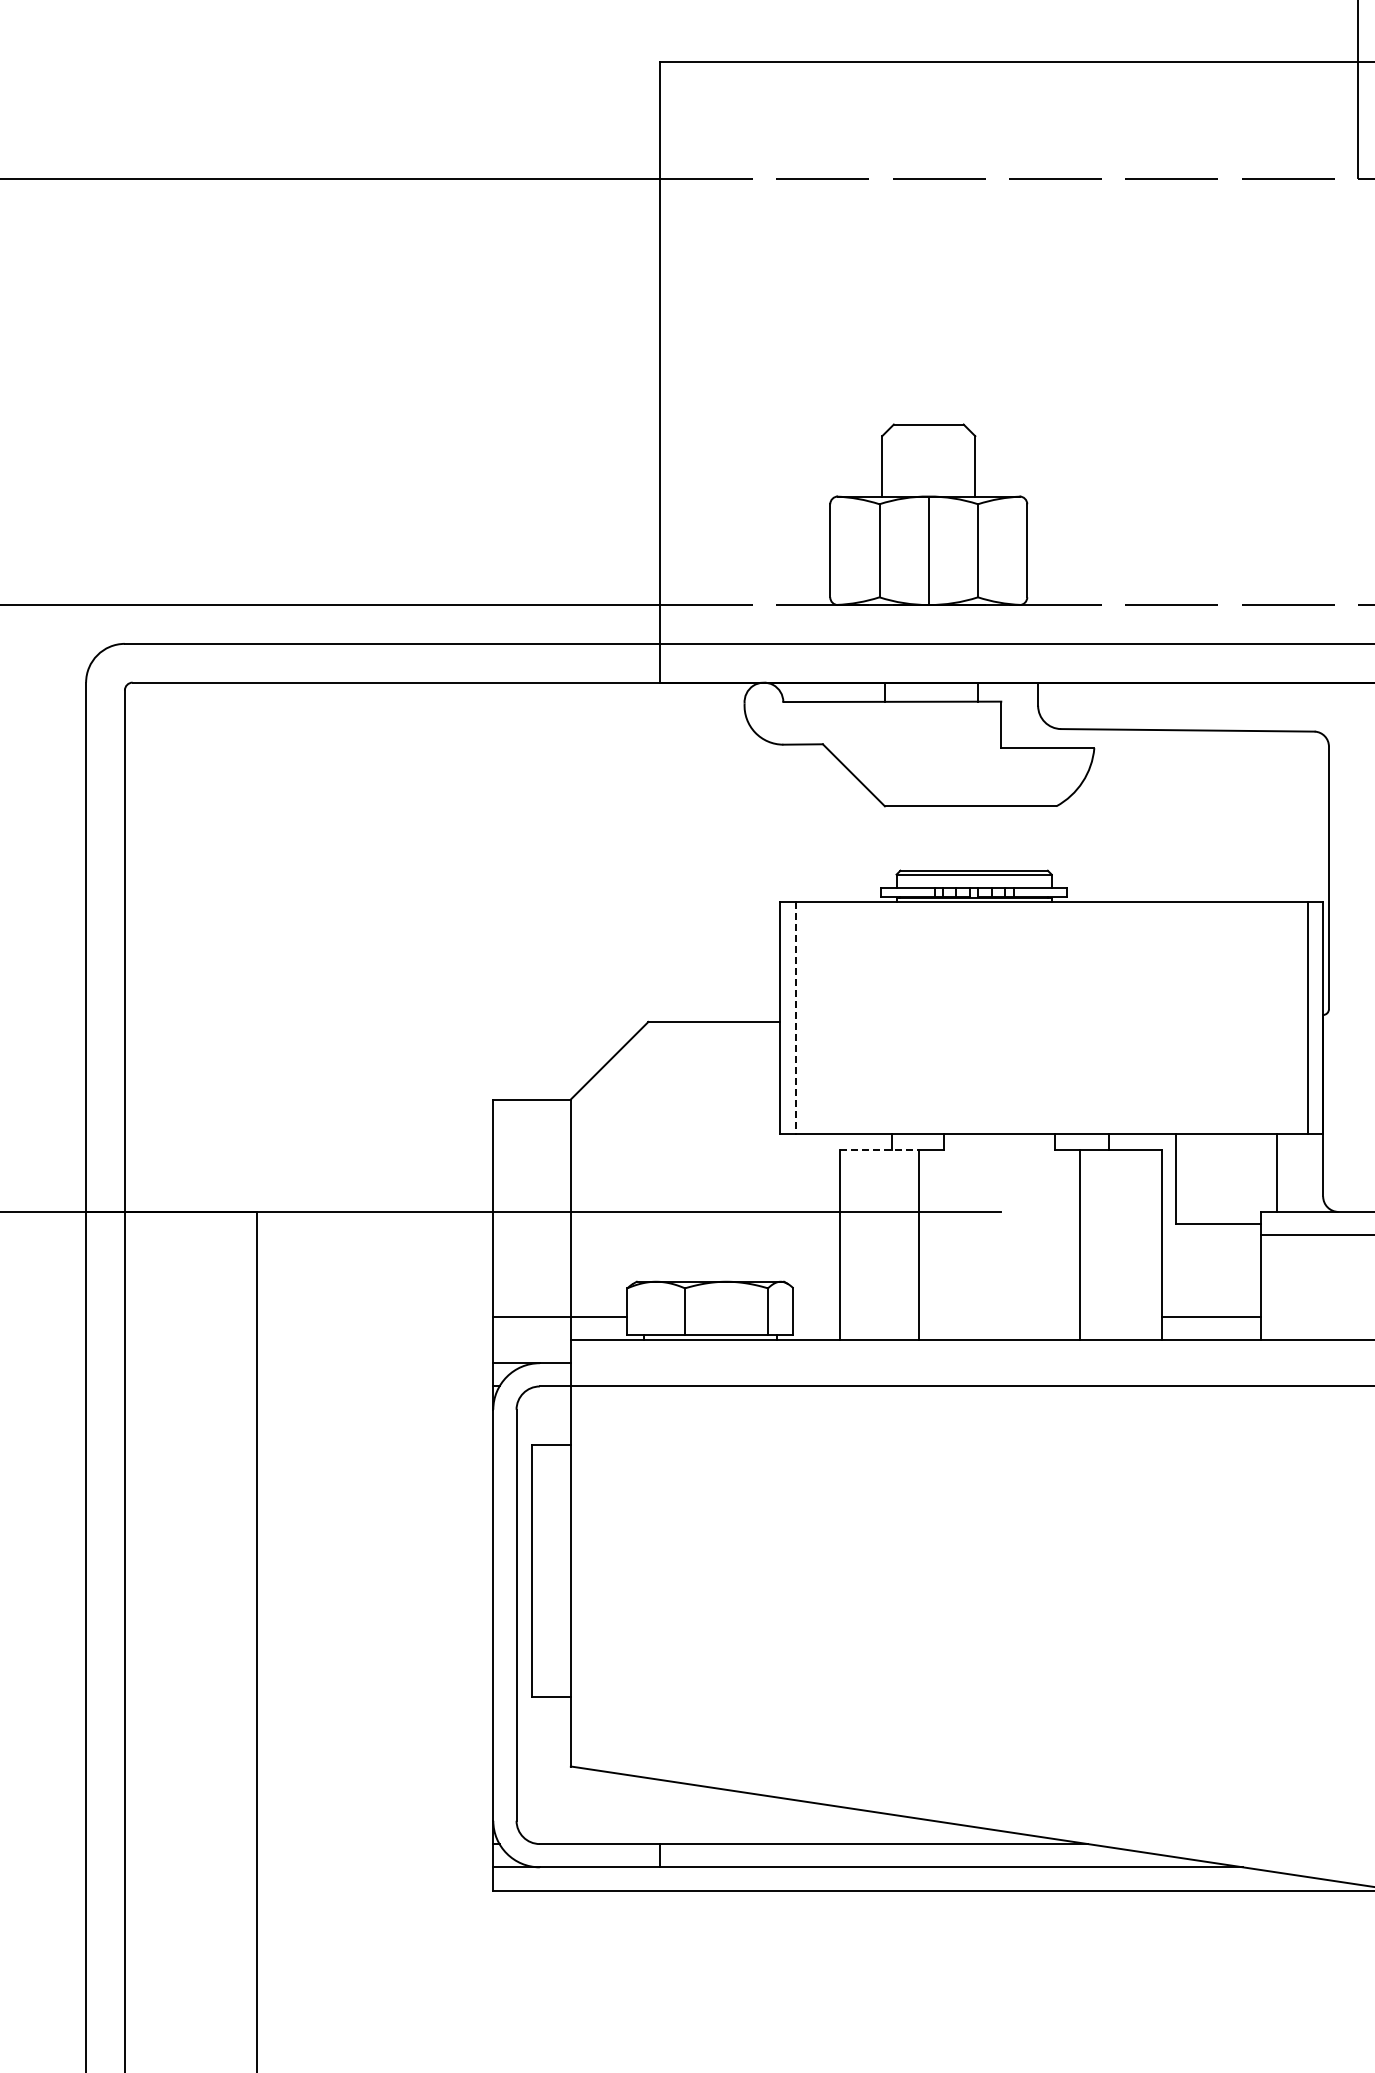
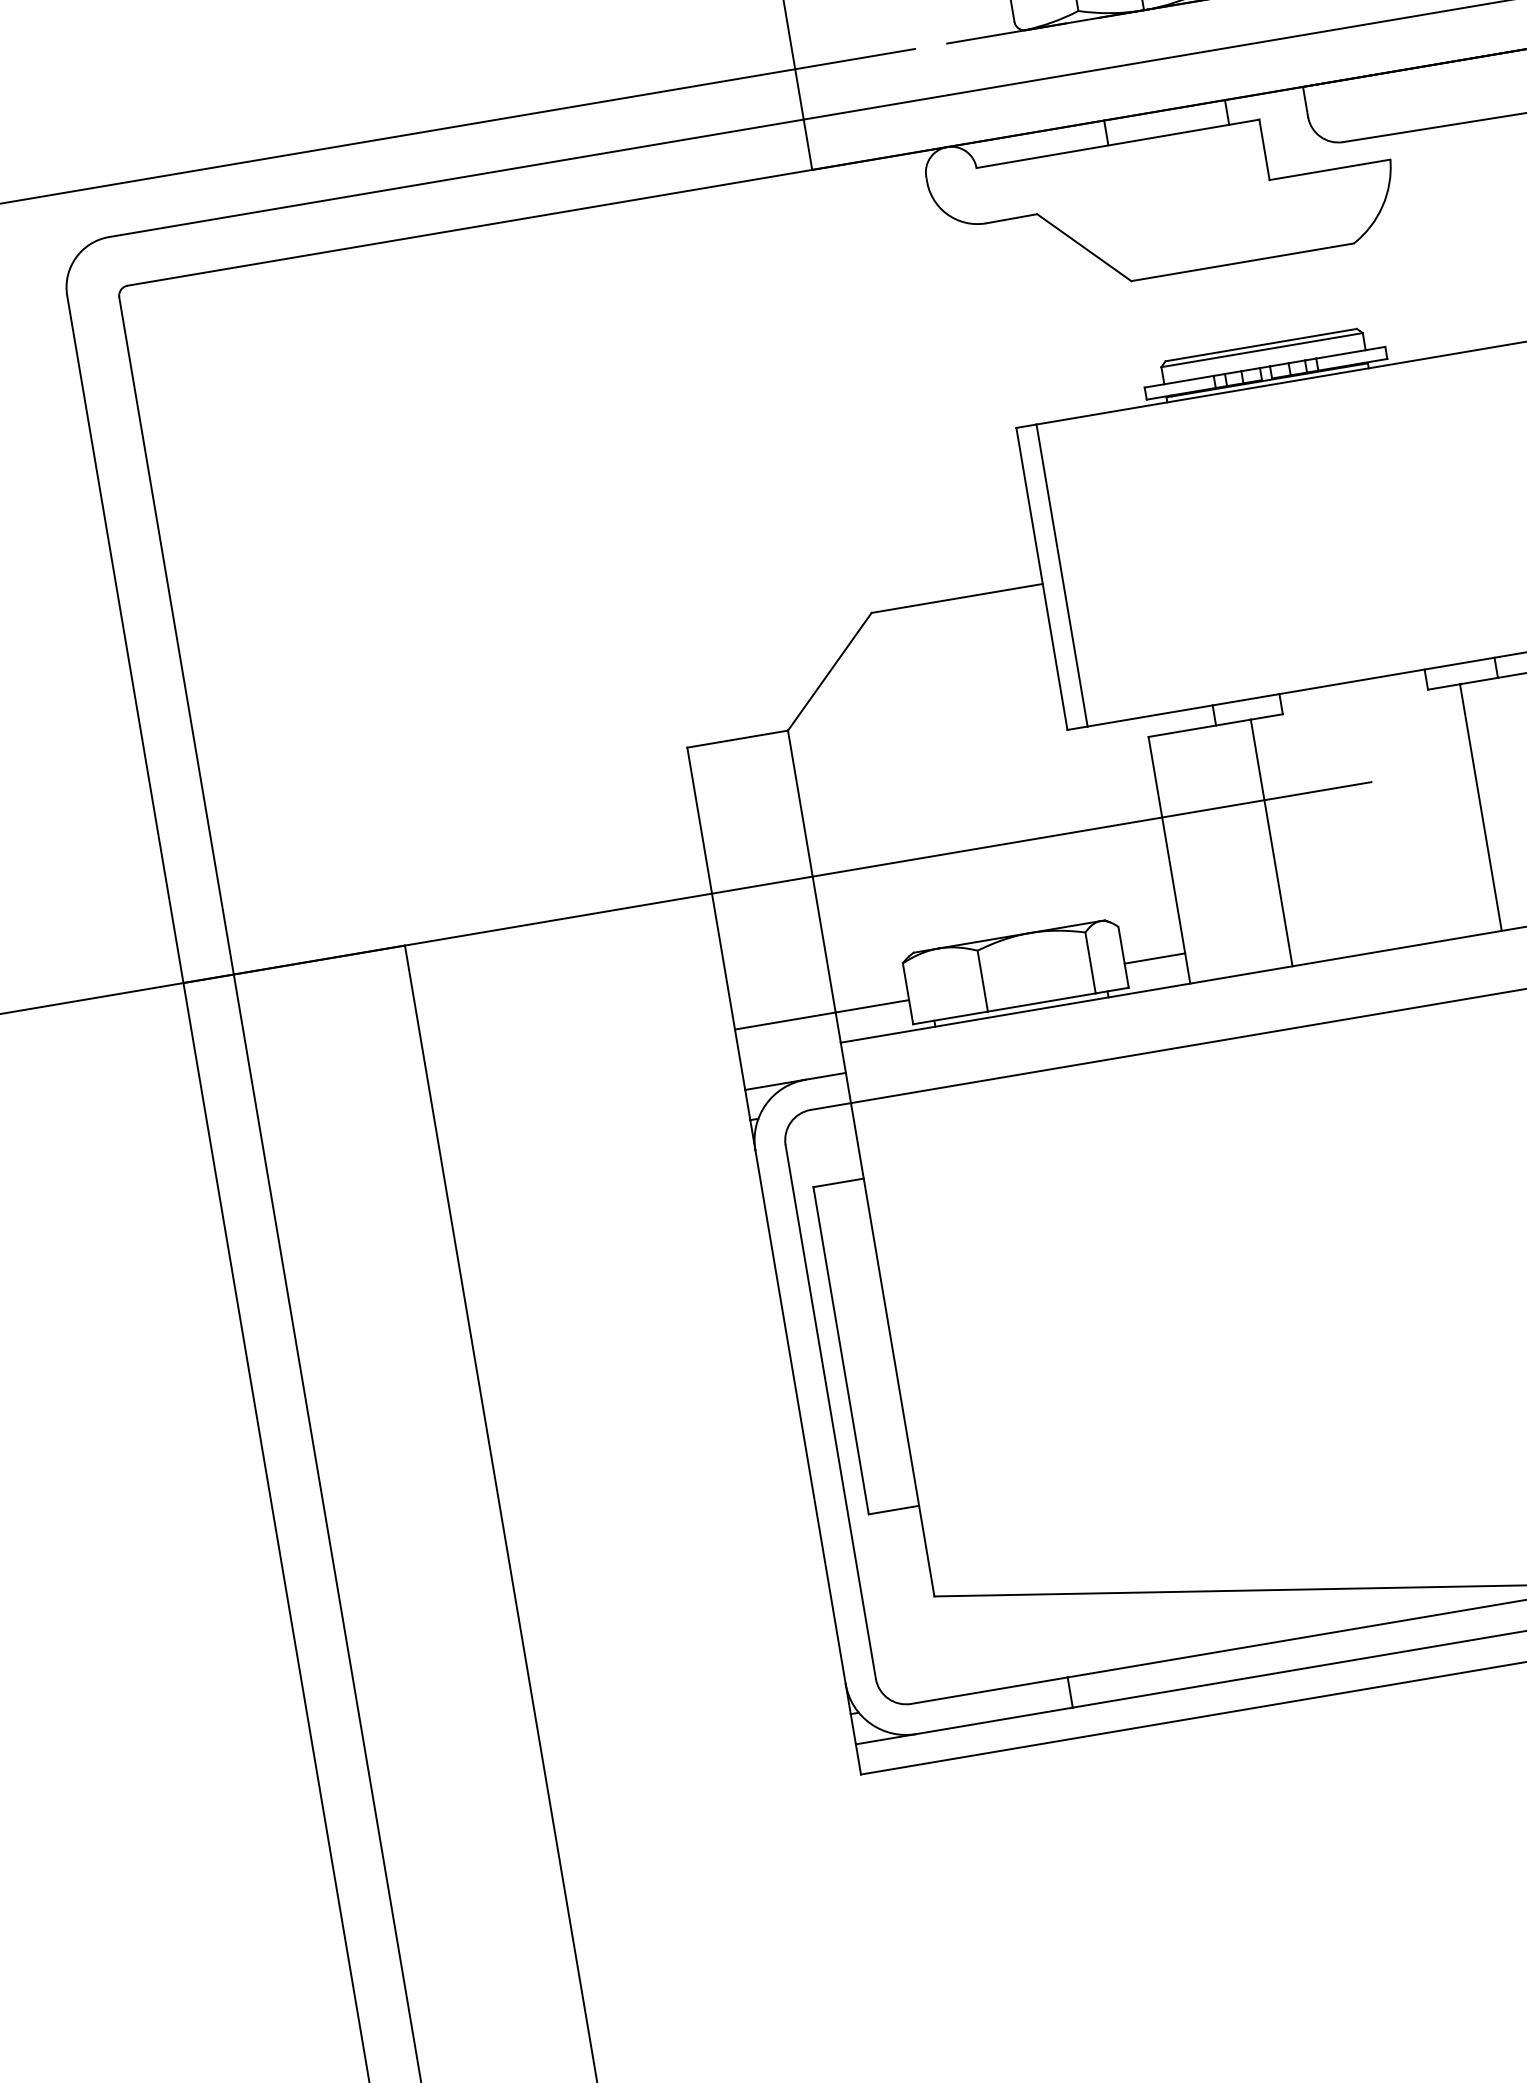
line: (795, 1018) -> (1061, 576), dashed -> solid
line: (879, 1149) -> (1199, 727), dashed -> solid
line: (816, 1316) -> (1154, 958), added

